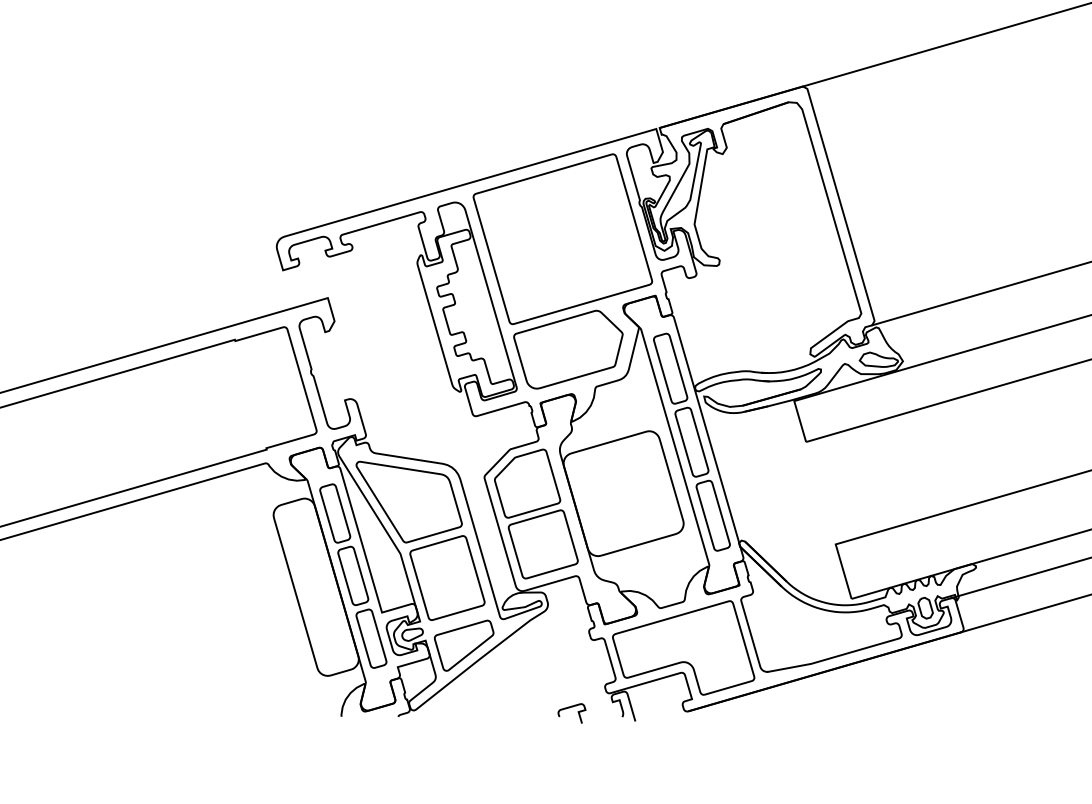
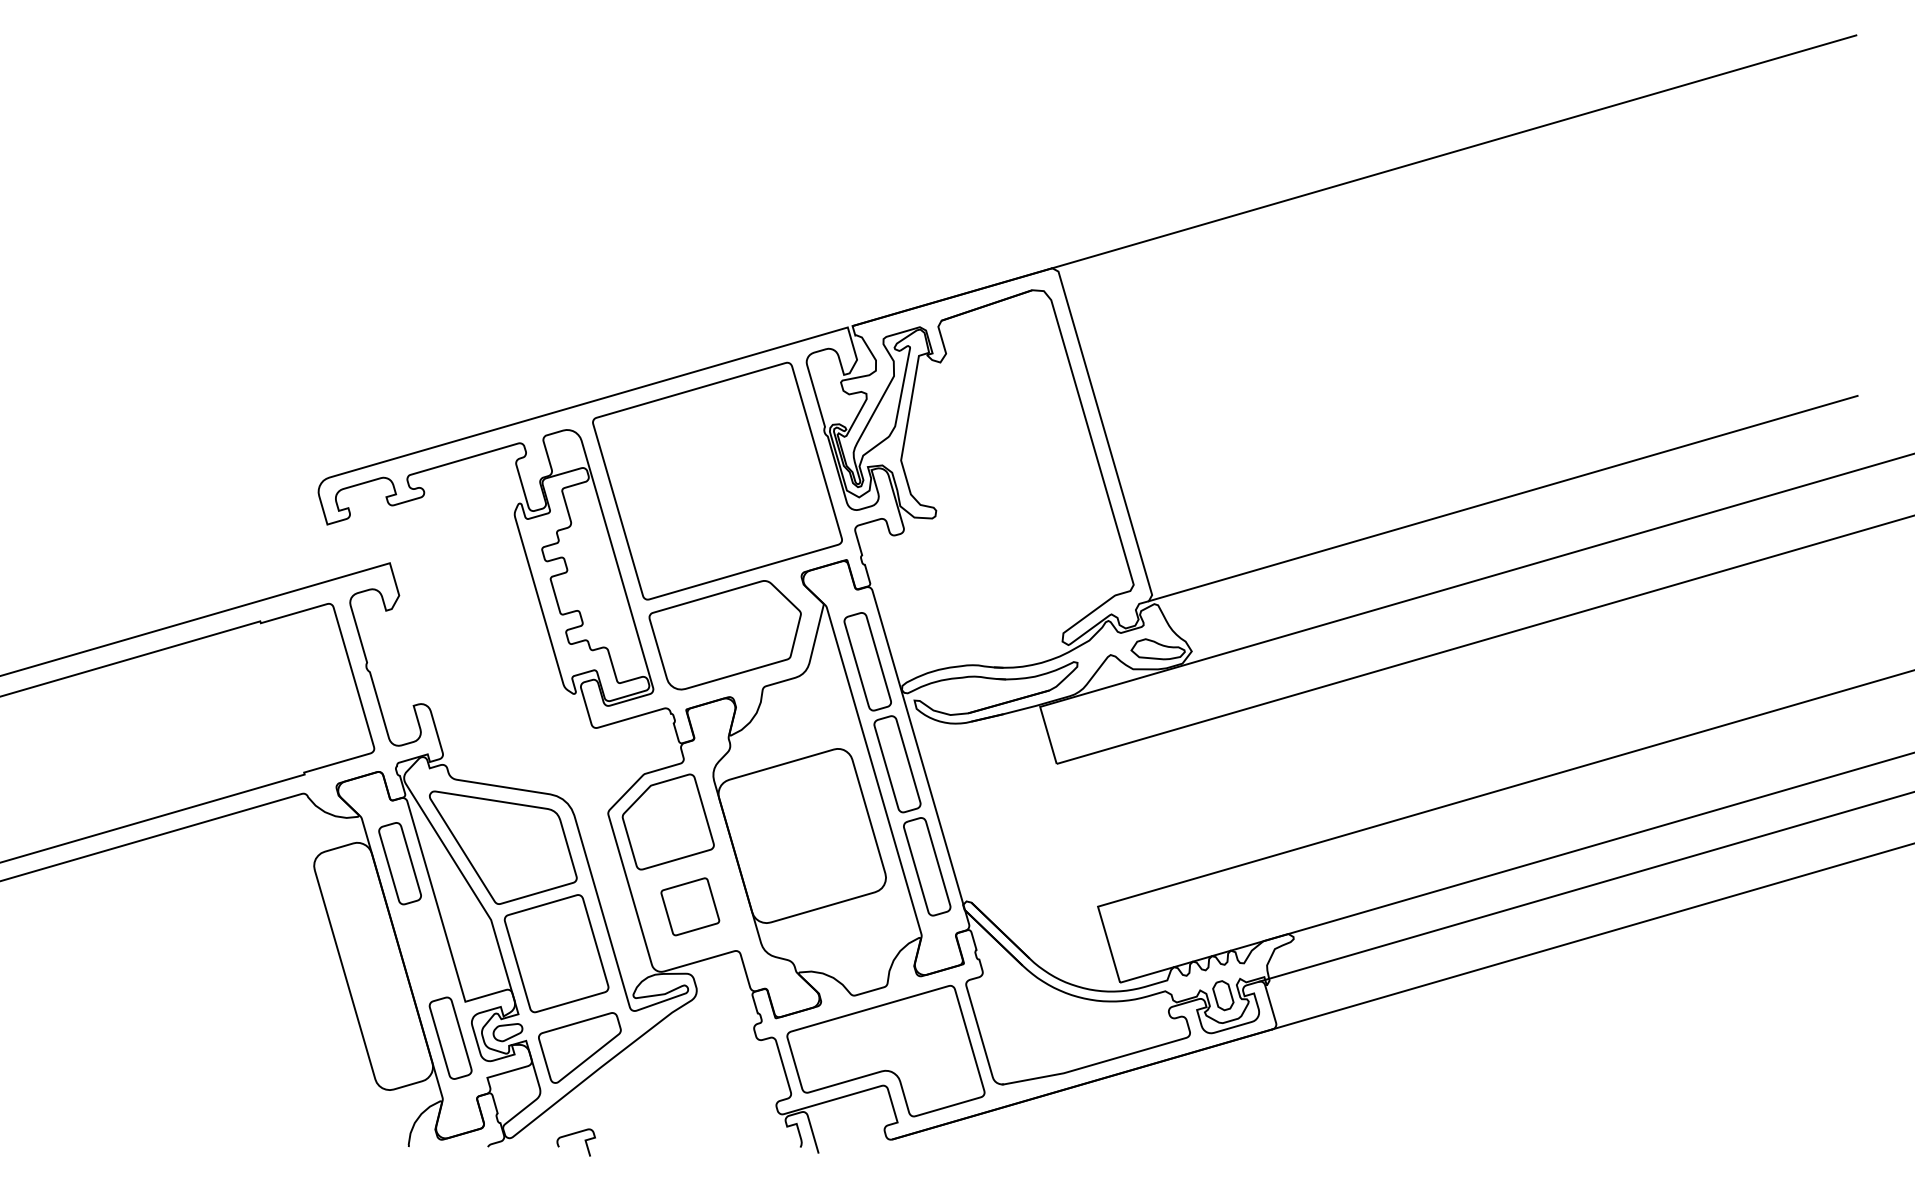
part: (543, 544) -> (690, 906), size x0.6
part: (353, 575) -> (425, 950), removed
curve: (570, 707) -> (574, 1134), moved

